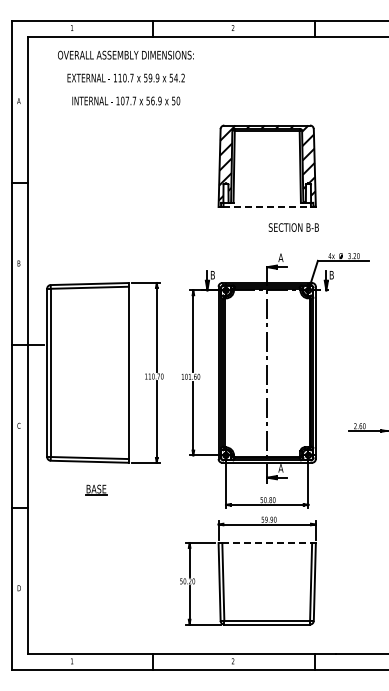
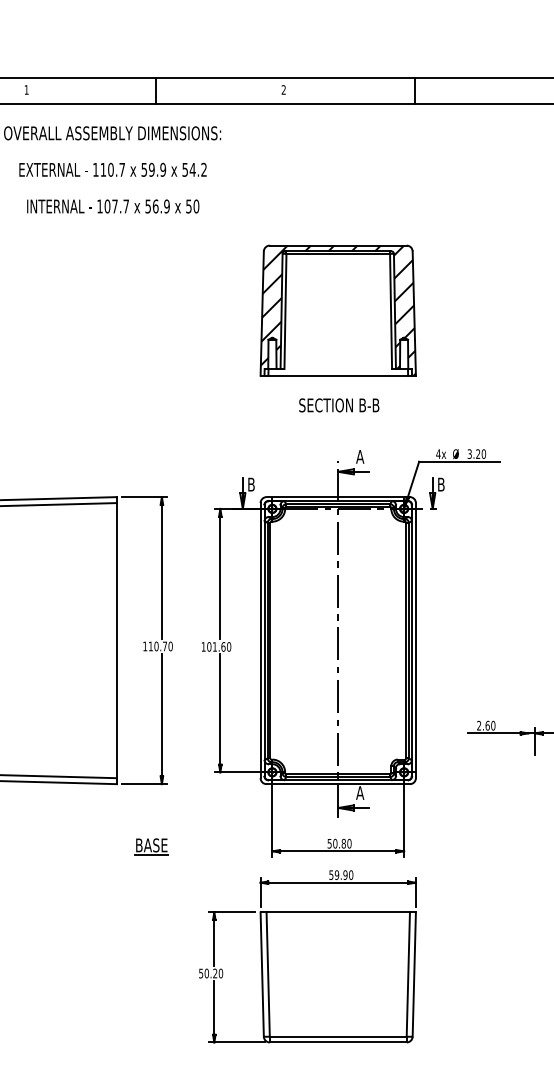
line: (267, 207) -> (338, 376), dashed -> solid
text: (293, 227) -> (338, 405), moved
part: (96, 489) -> (151, 845), moved
line: (267, 543) -> (338, 913), dashed -> solid

